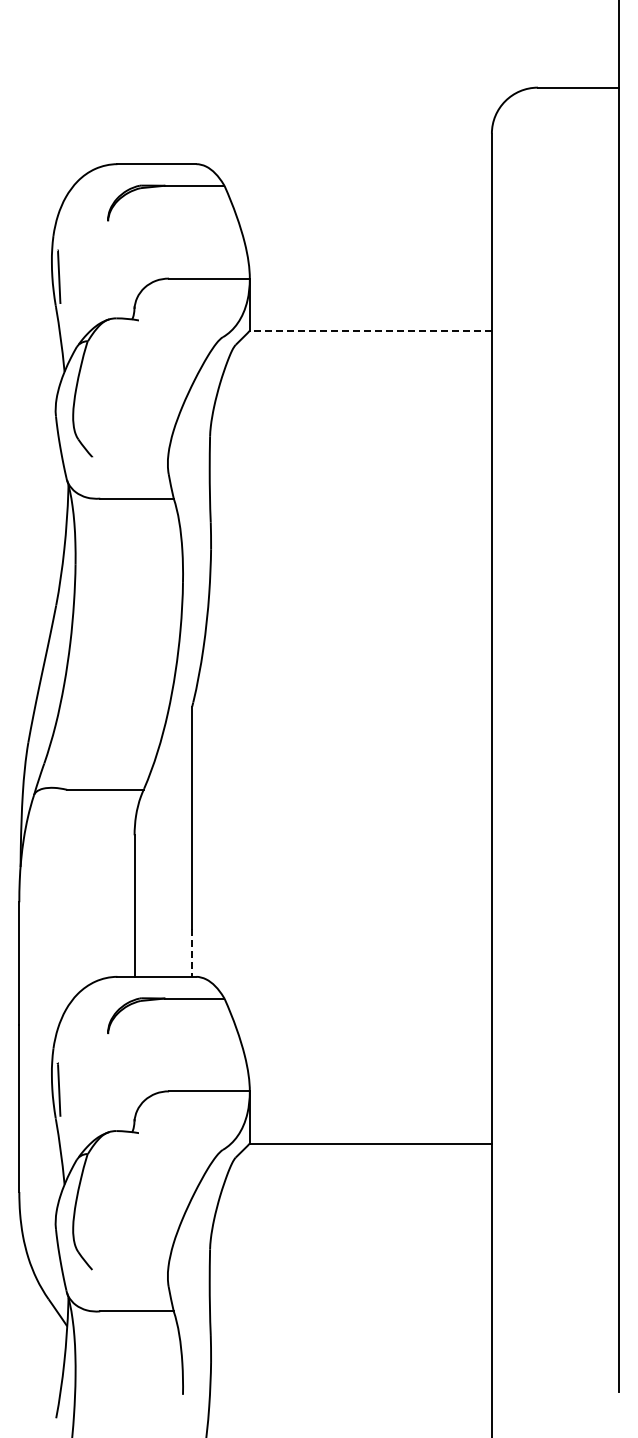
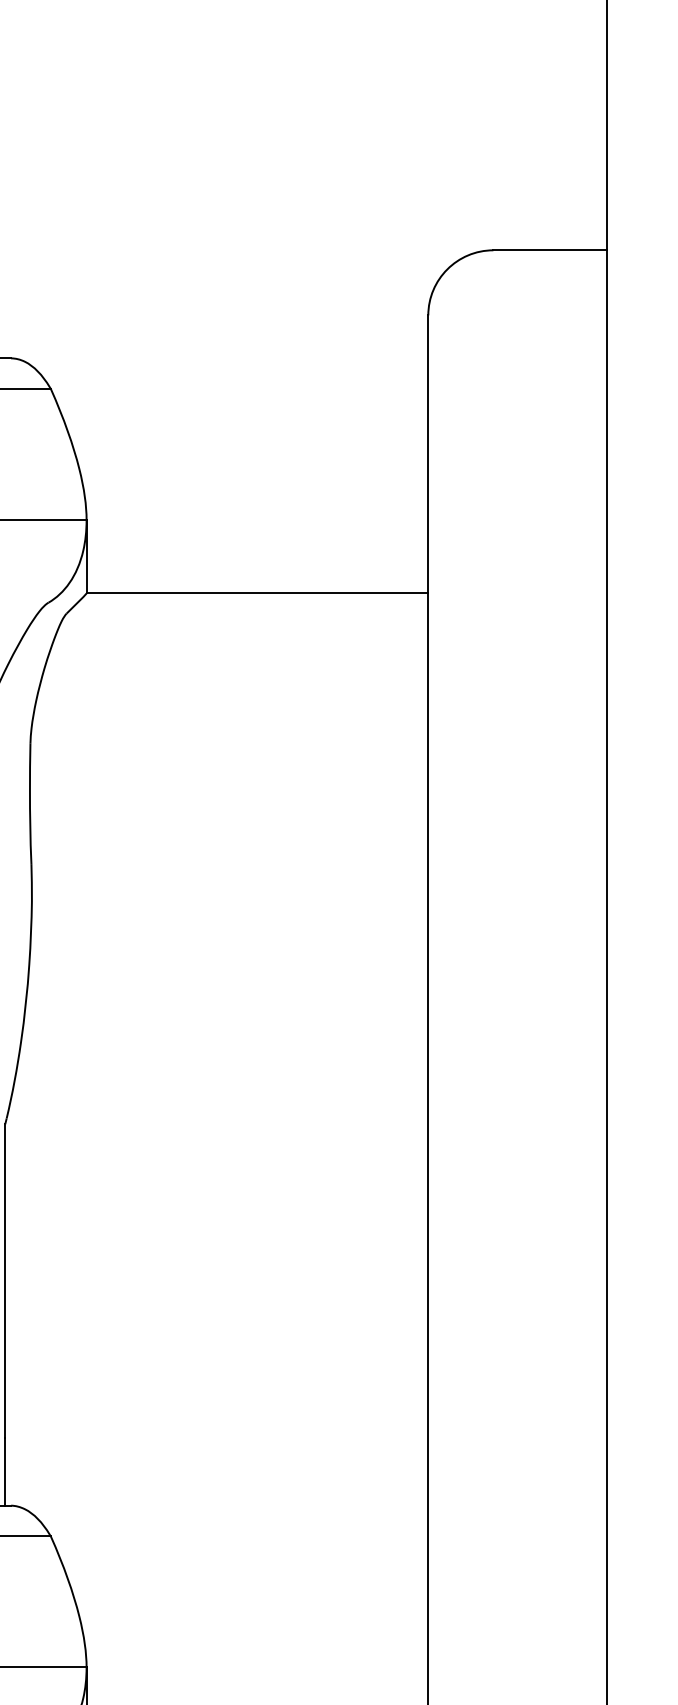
line: (370, 330) -> (256, 593), dashed -> solid
line: (192, 952) -> (5, 1471), dashed -> solid

